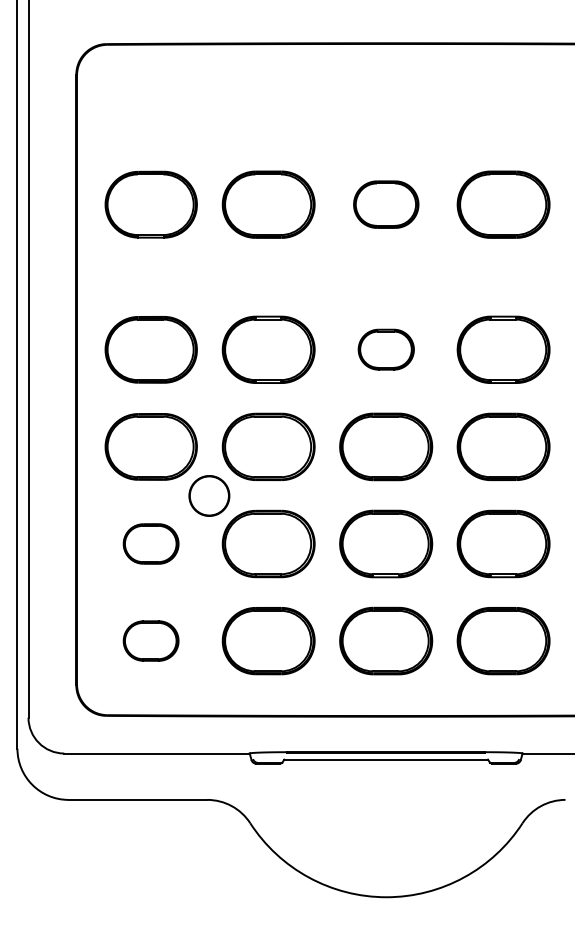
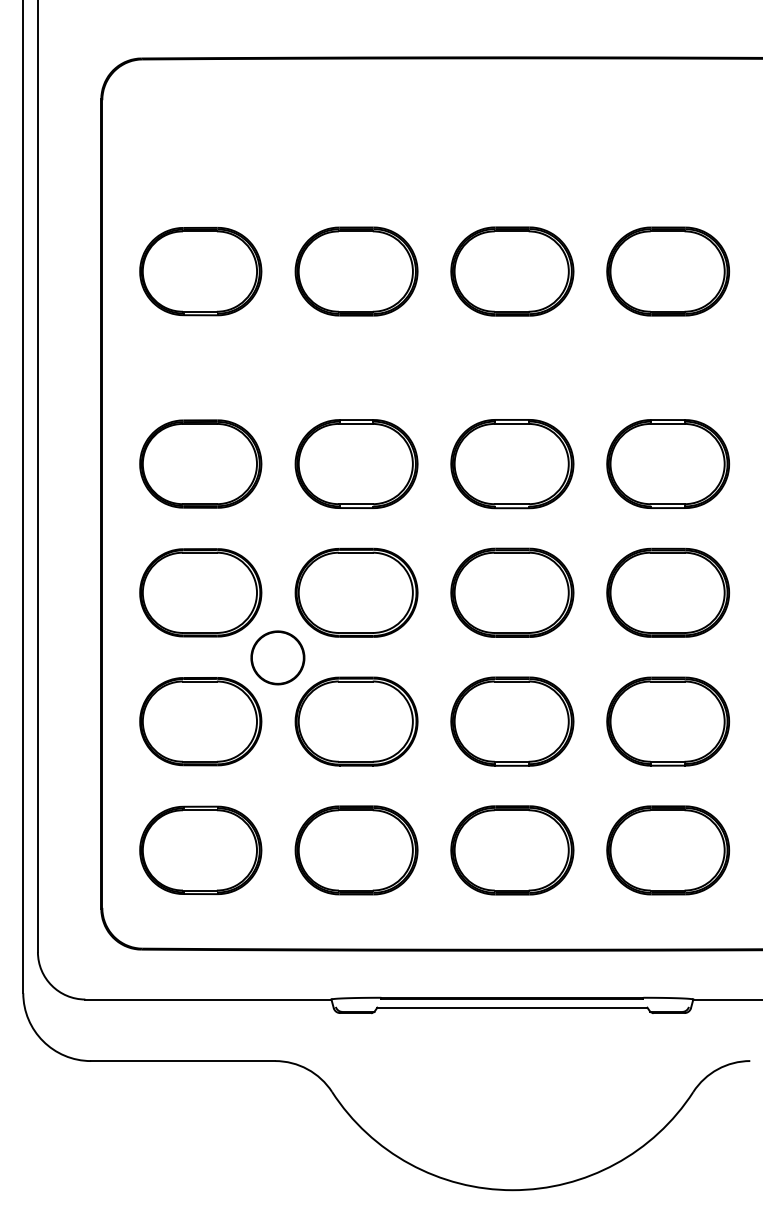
part: (386, 204) -> (512, 271), size x1.43
part: (386, 349) -> (512, 463), size x1.67
part: (150, 543) -> (199, 720), size x1.67
part: (150, 640) -> (199, 849), size x1.67

